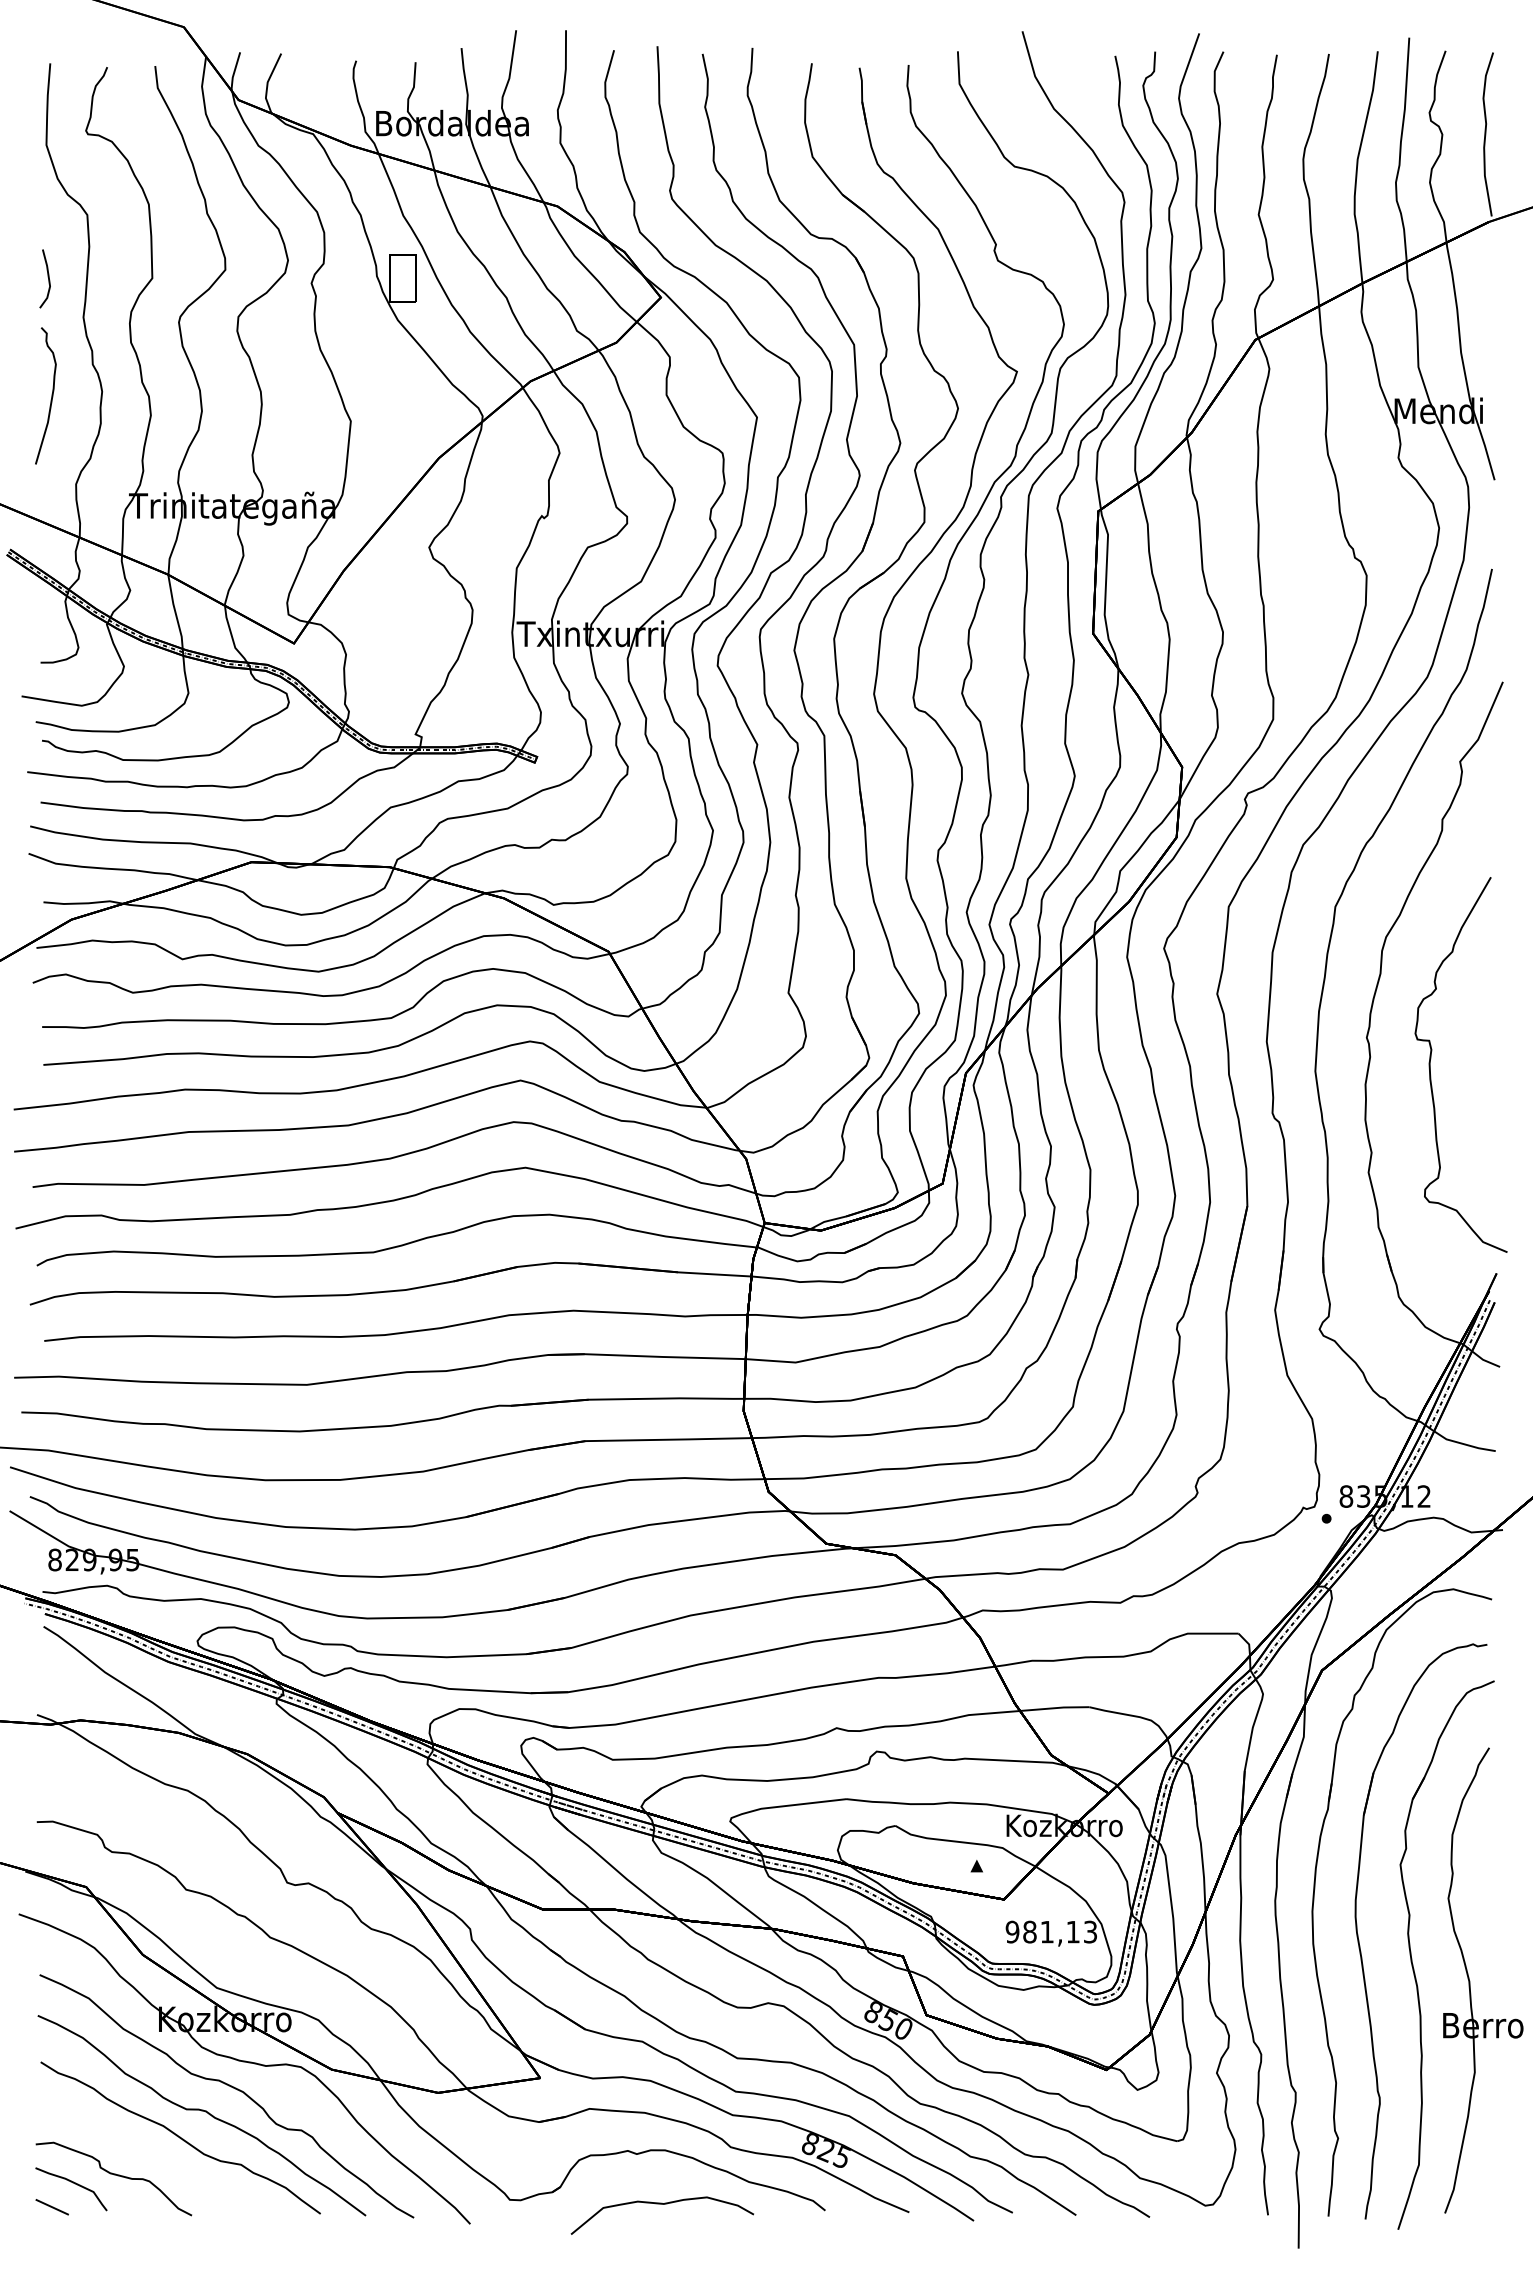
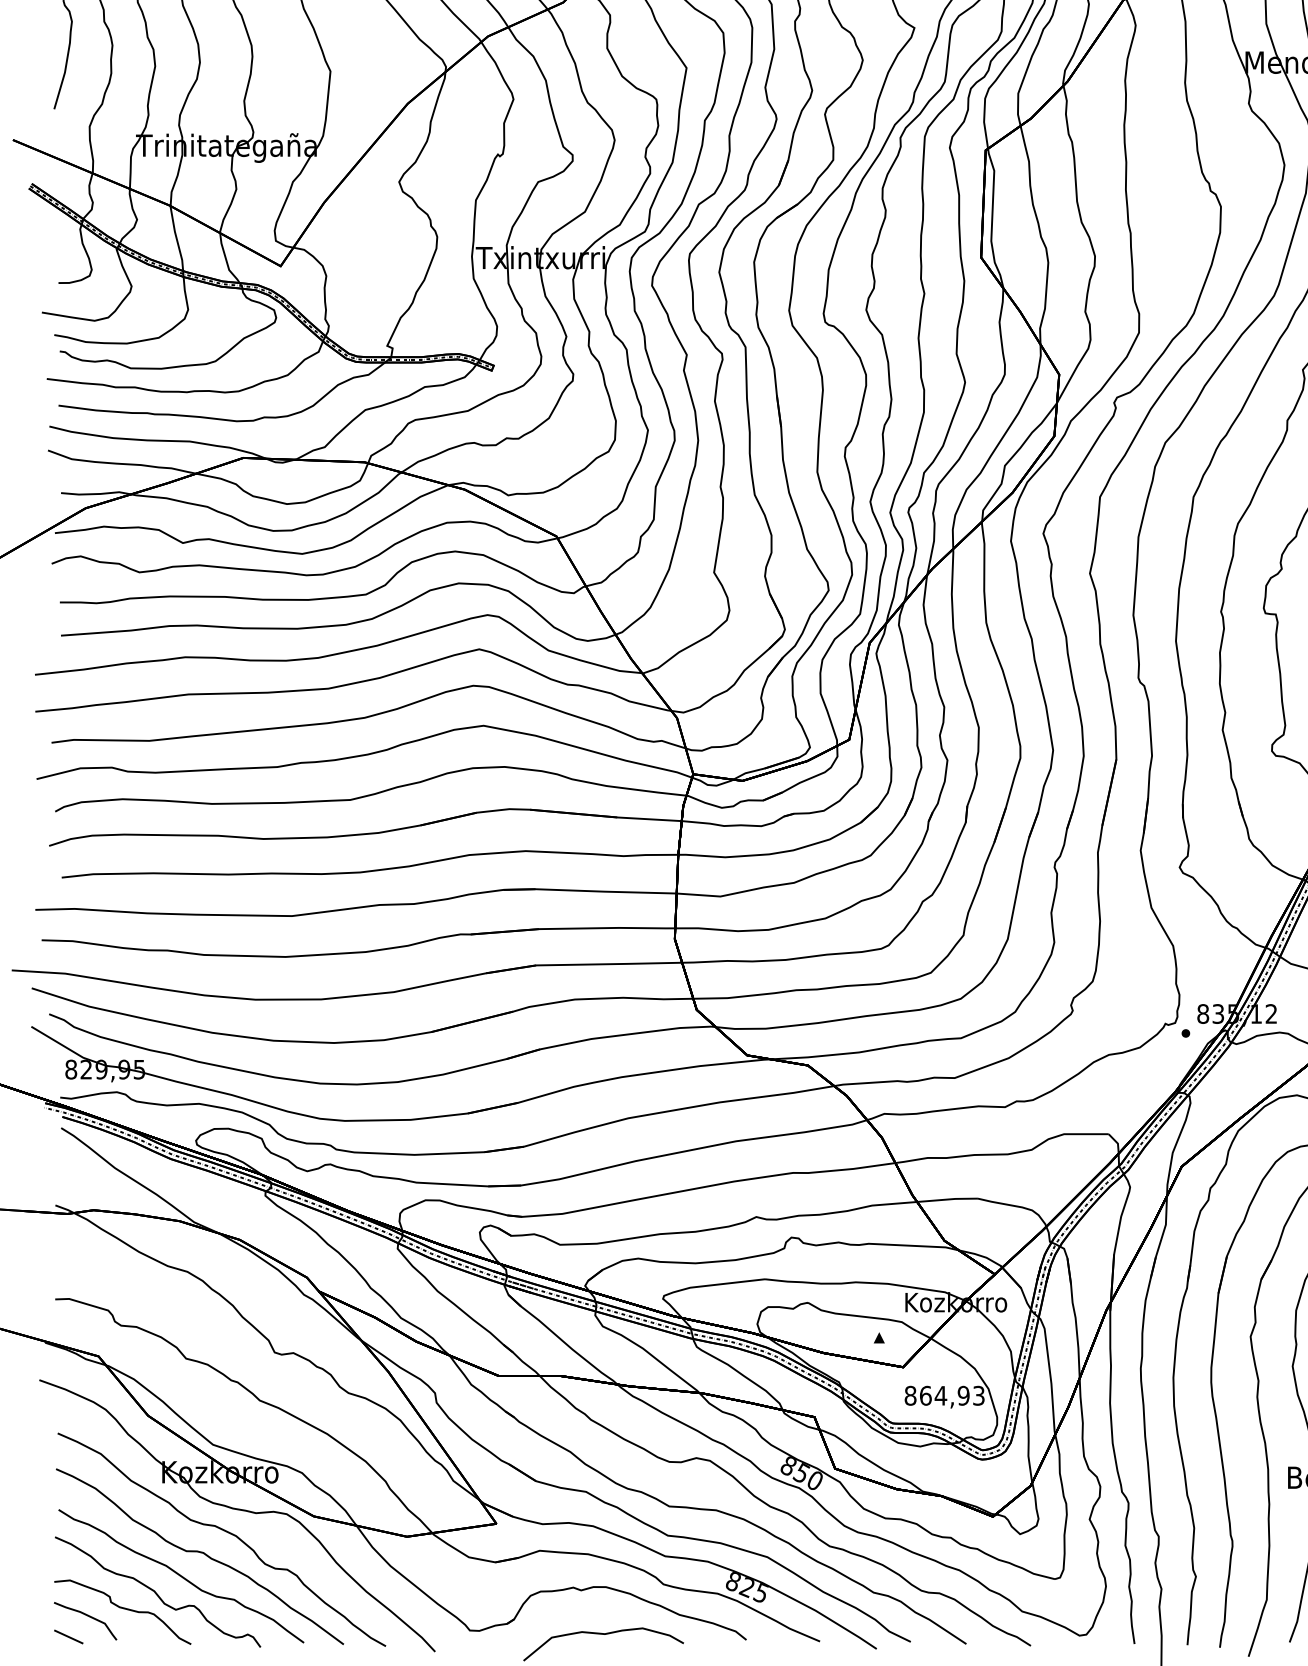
text: (1042, 1931) -> (936, 1395), 981,13 -> 864,93
curve: (152, 2156) -> (156, 1592), added

